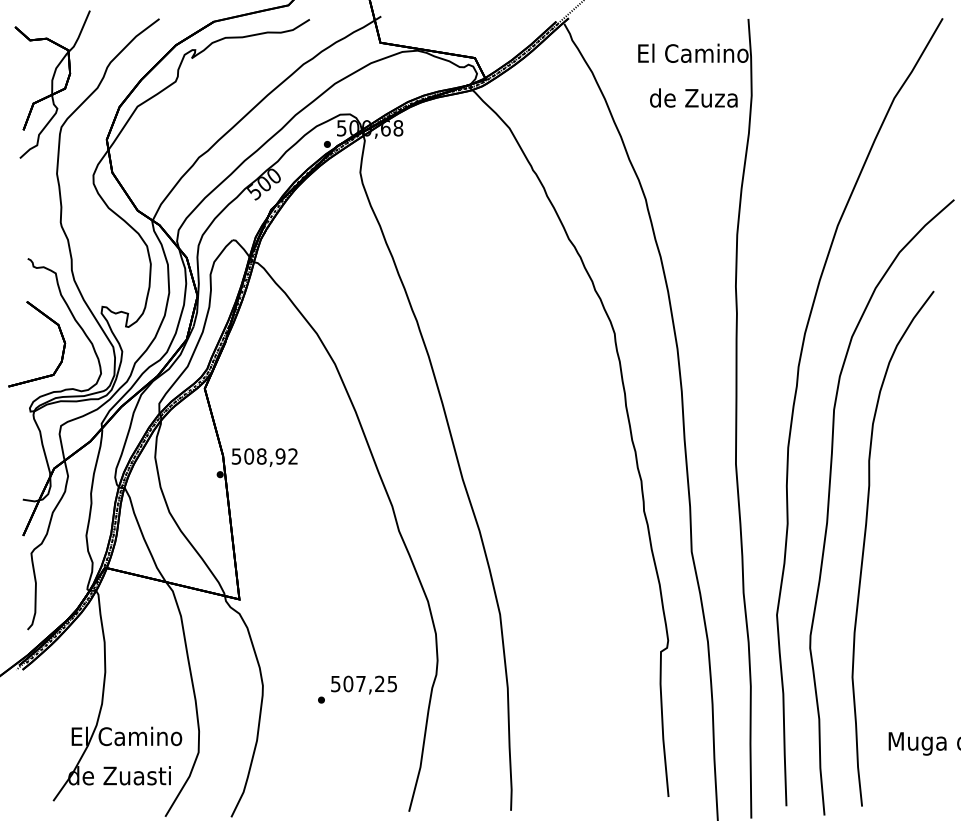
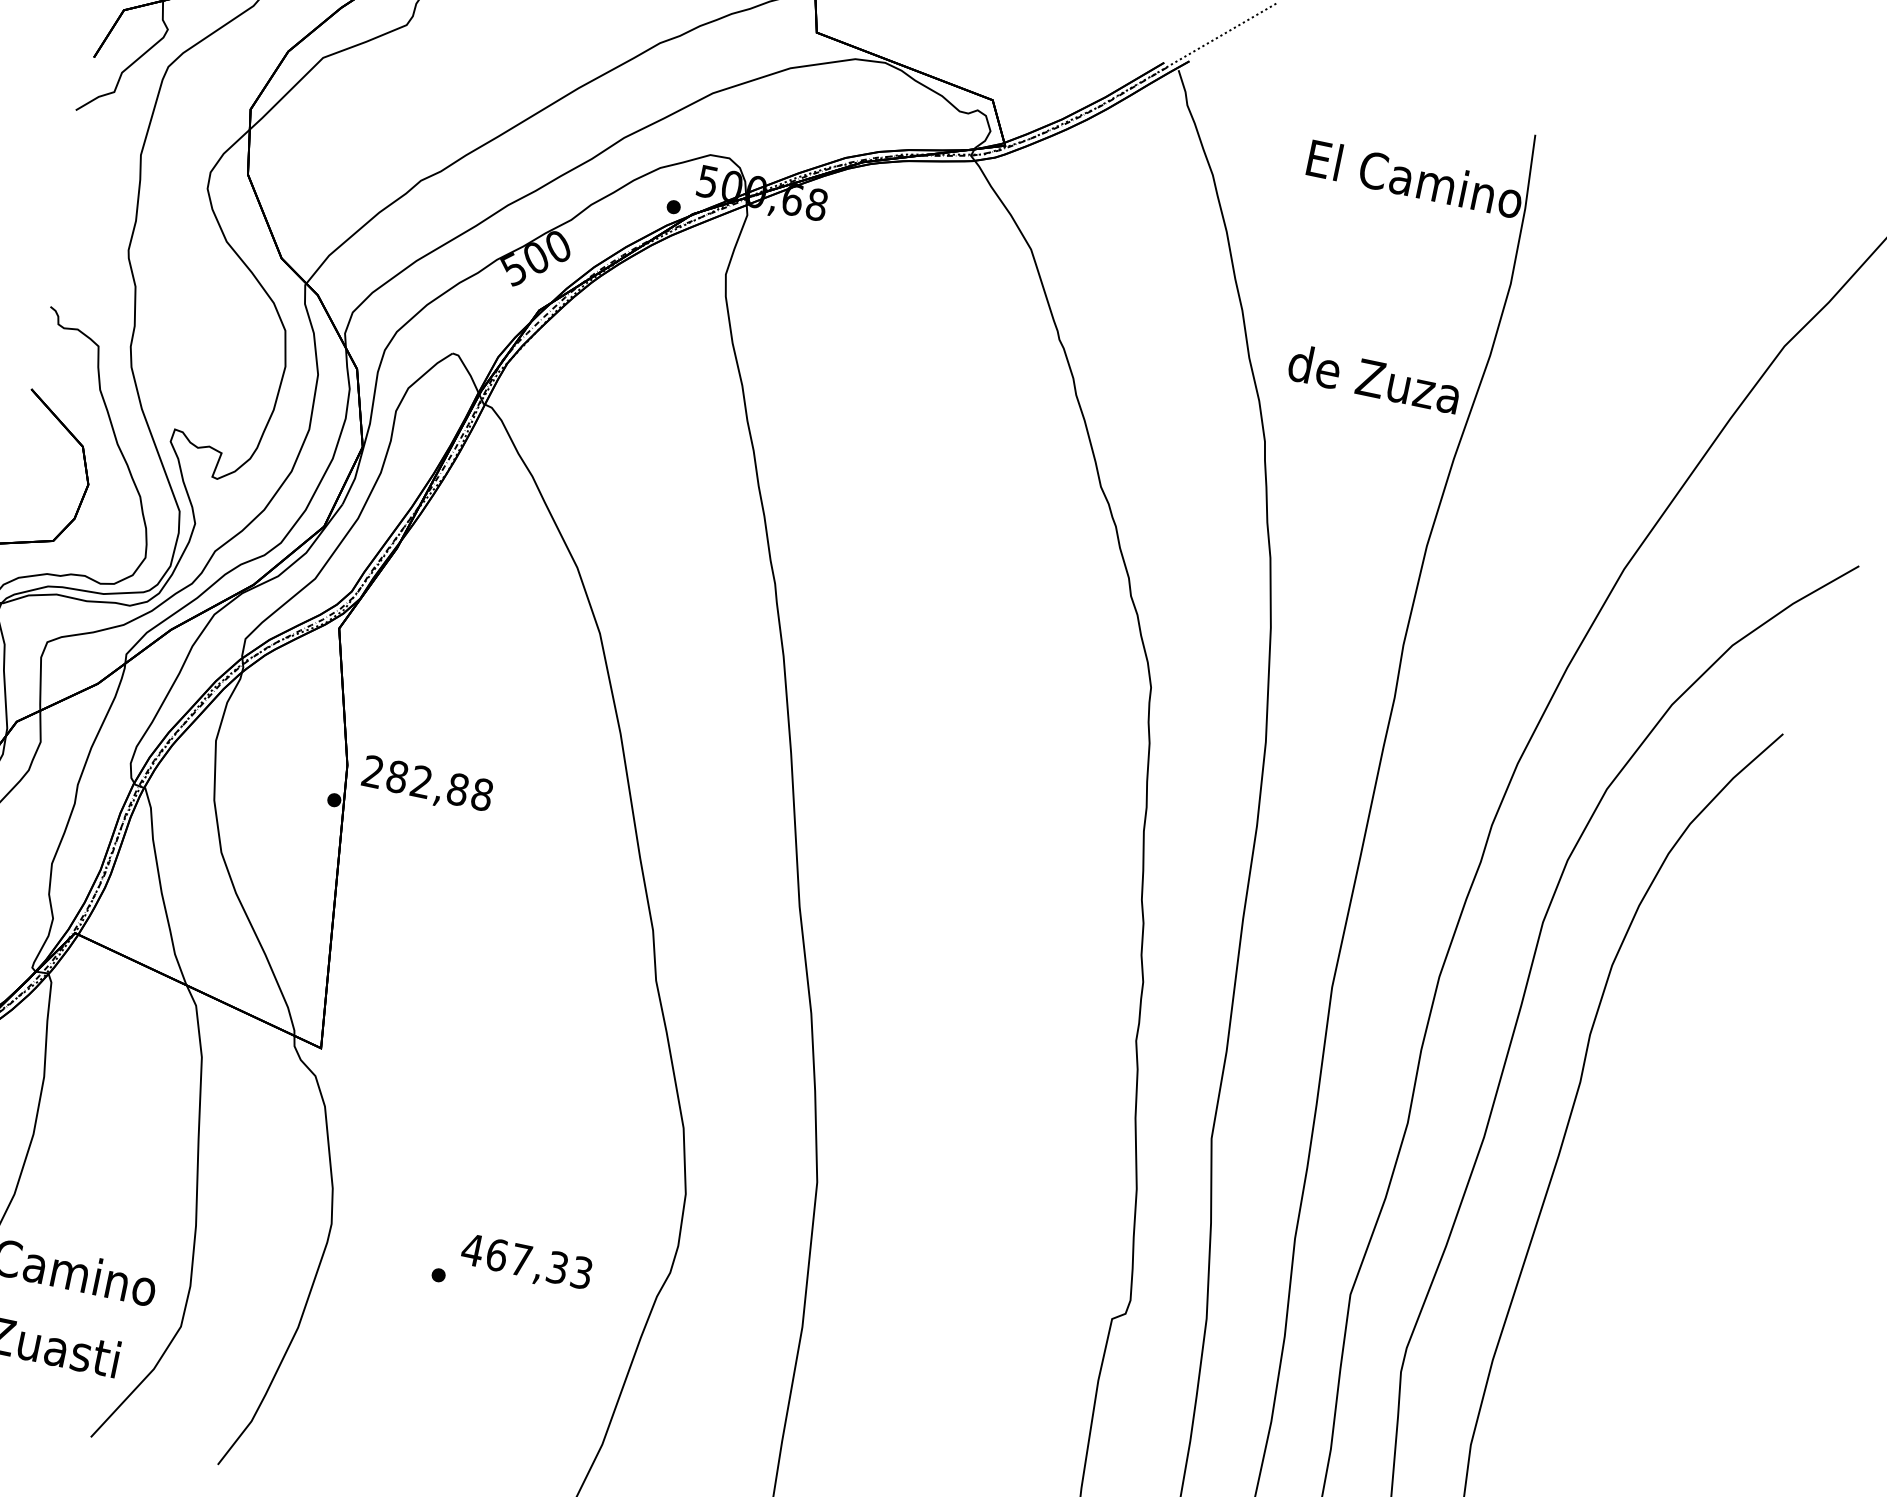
text: (693, 97) -> (1374, 377), moved
text: (264, 456) -> (426, 783), 508,92 -> 282,88
text: (363, 683) -> (526, 1260), 507,25 -> 467,33

